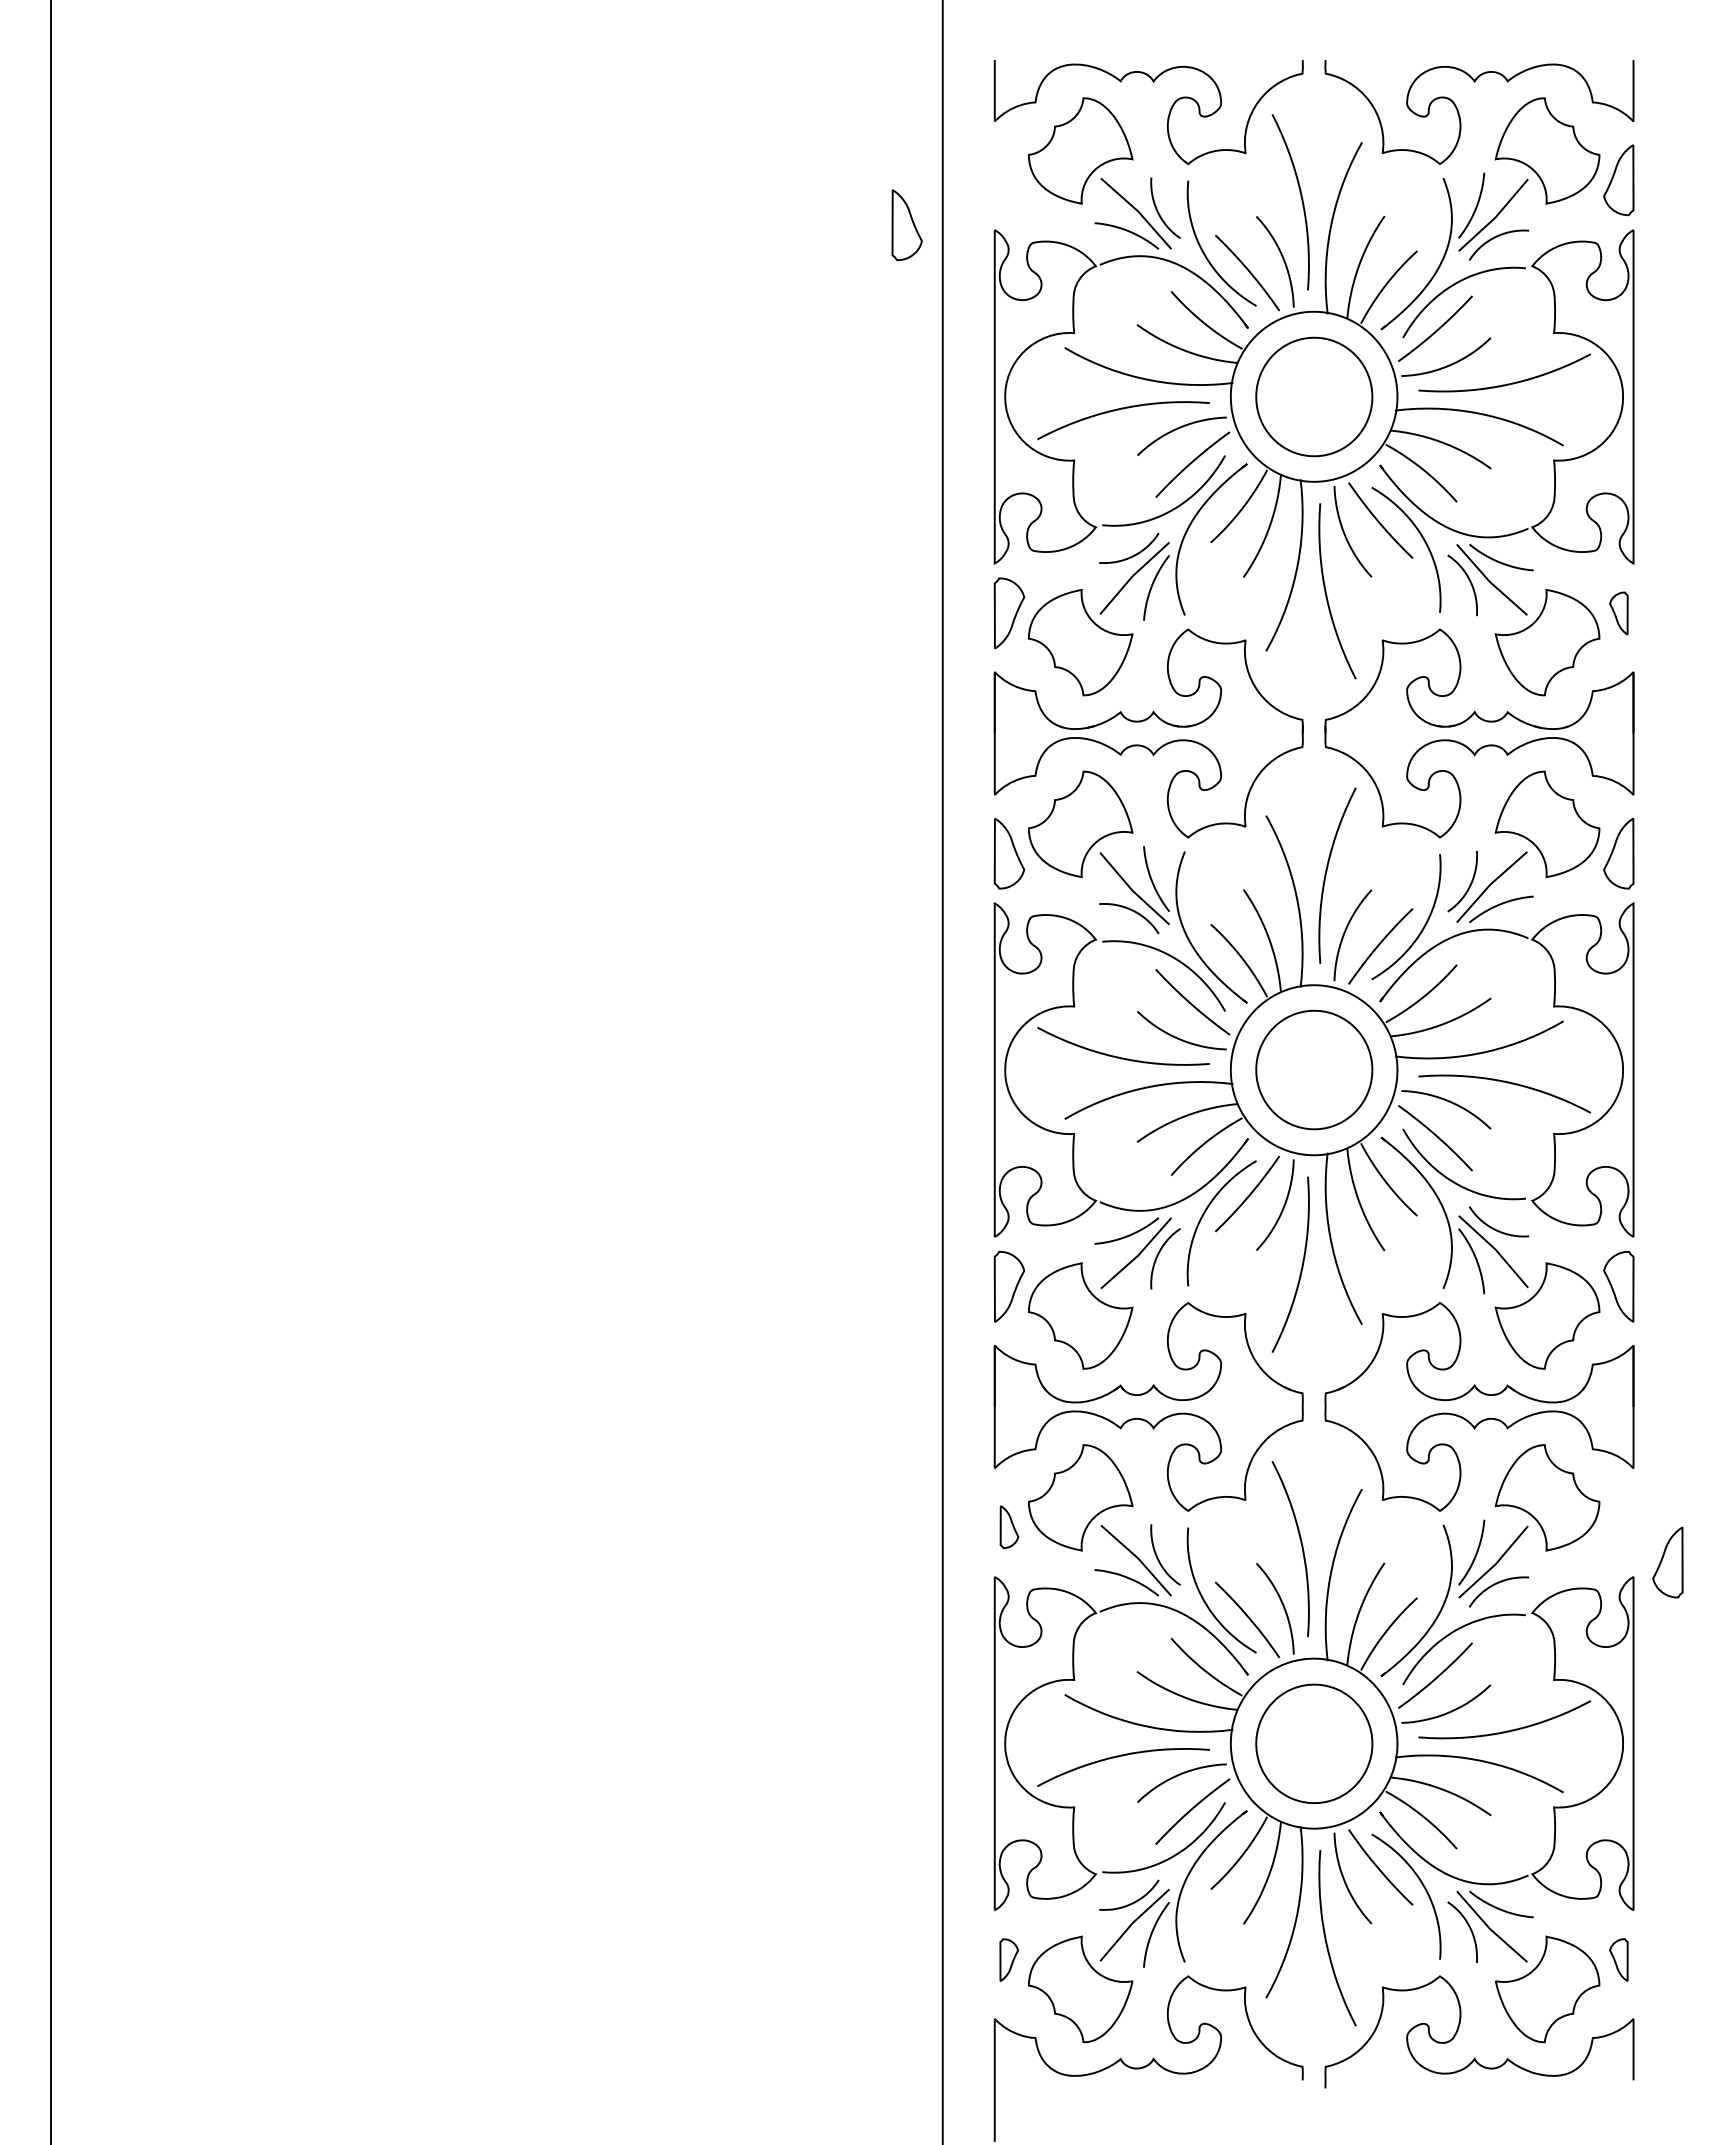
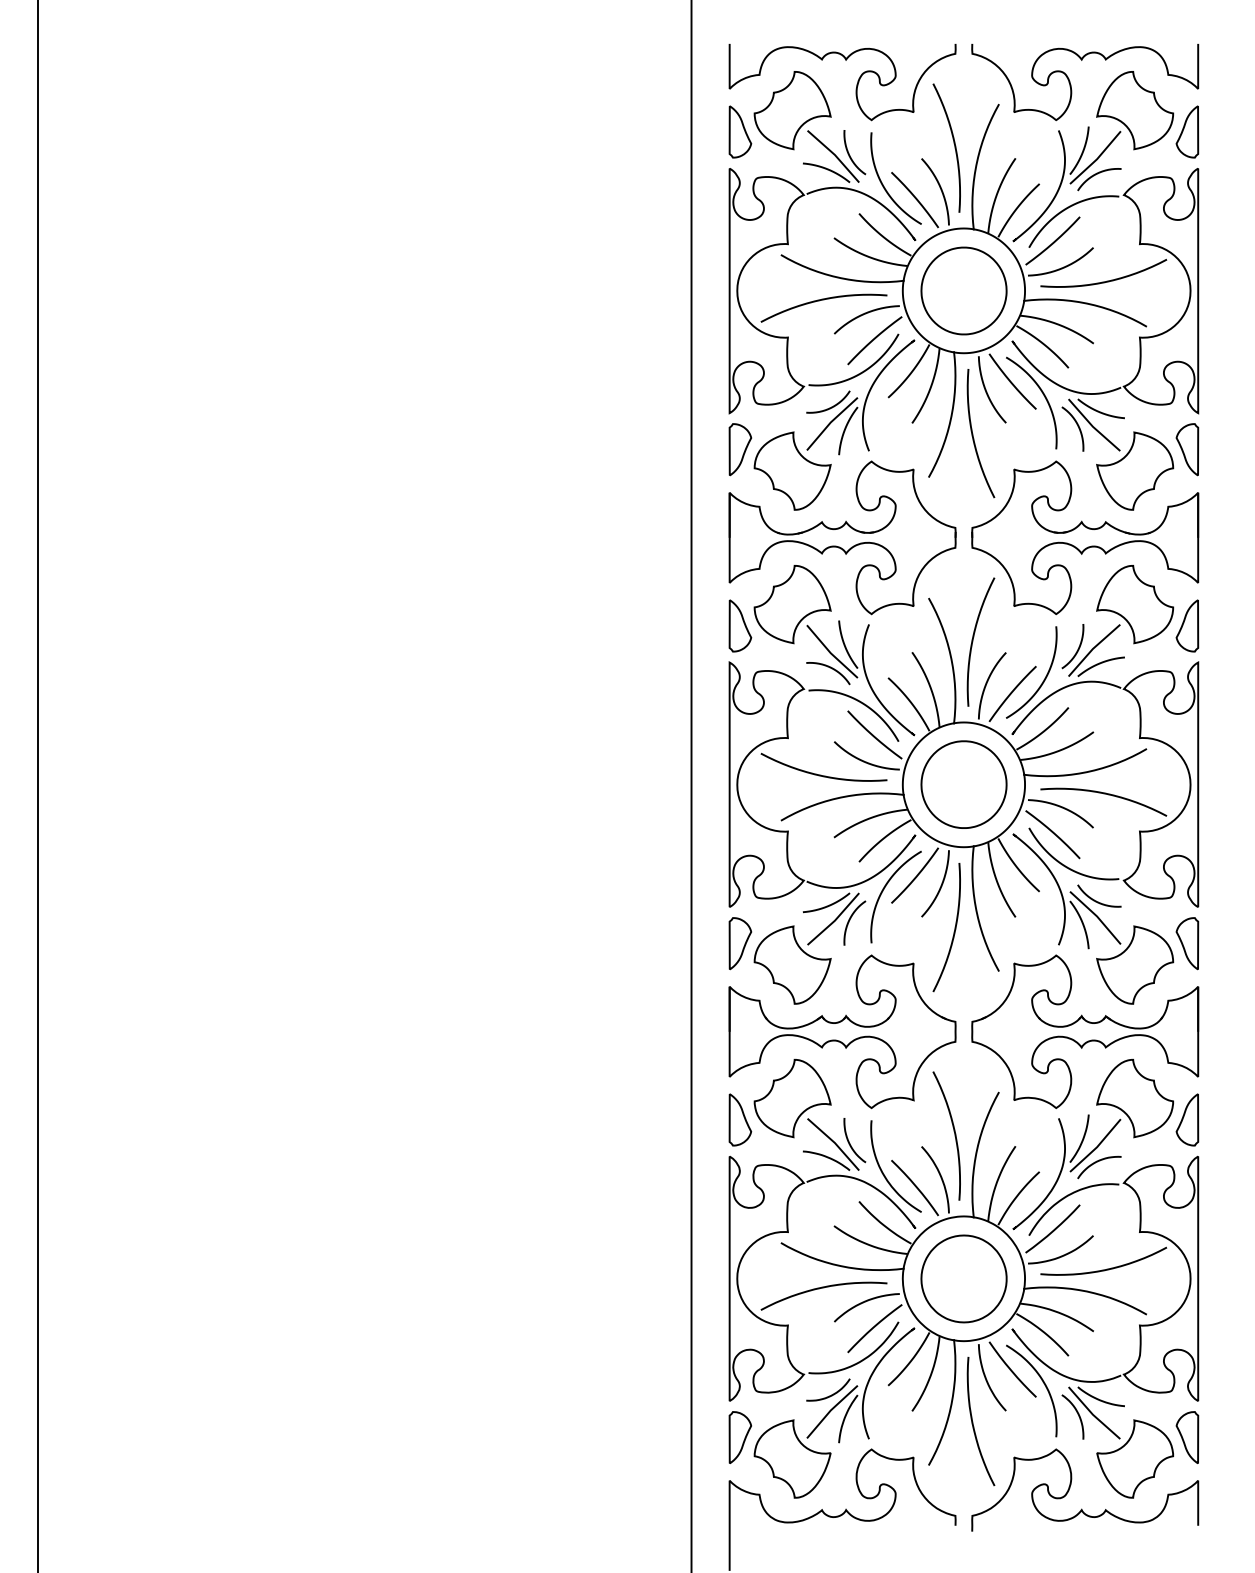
part: (907, 224) -> (740, 131), moved
part: (1618, 613) -> (1187, 449), size x1.67
part: (1009, 1526) -> (740, 1119), size x1.67
part: (1668, 1561) -> (1187, 1119), moved
part: (1008, 1960) -> (739, 1437), size x1.67
part: (1618, 1960) -> (1187, 1437), size x1.67

